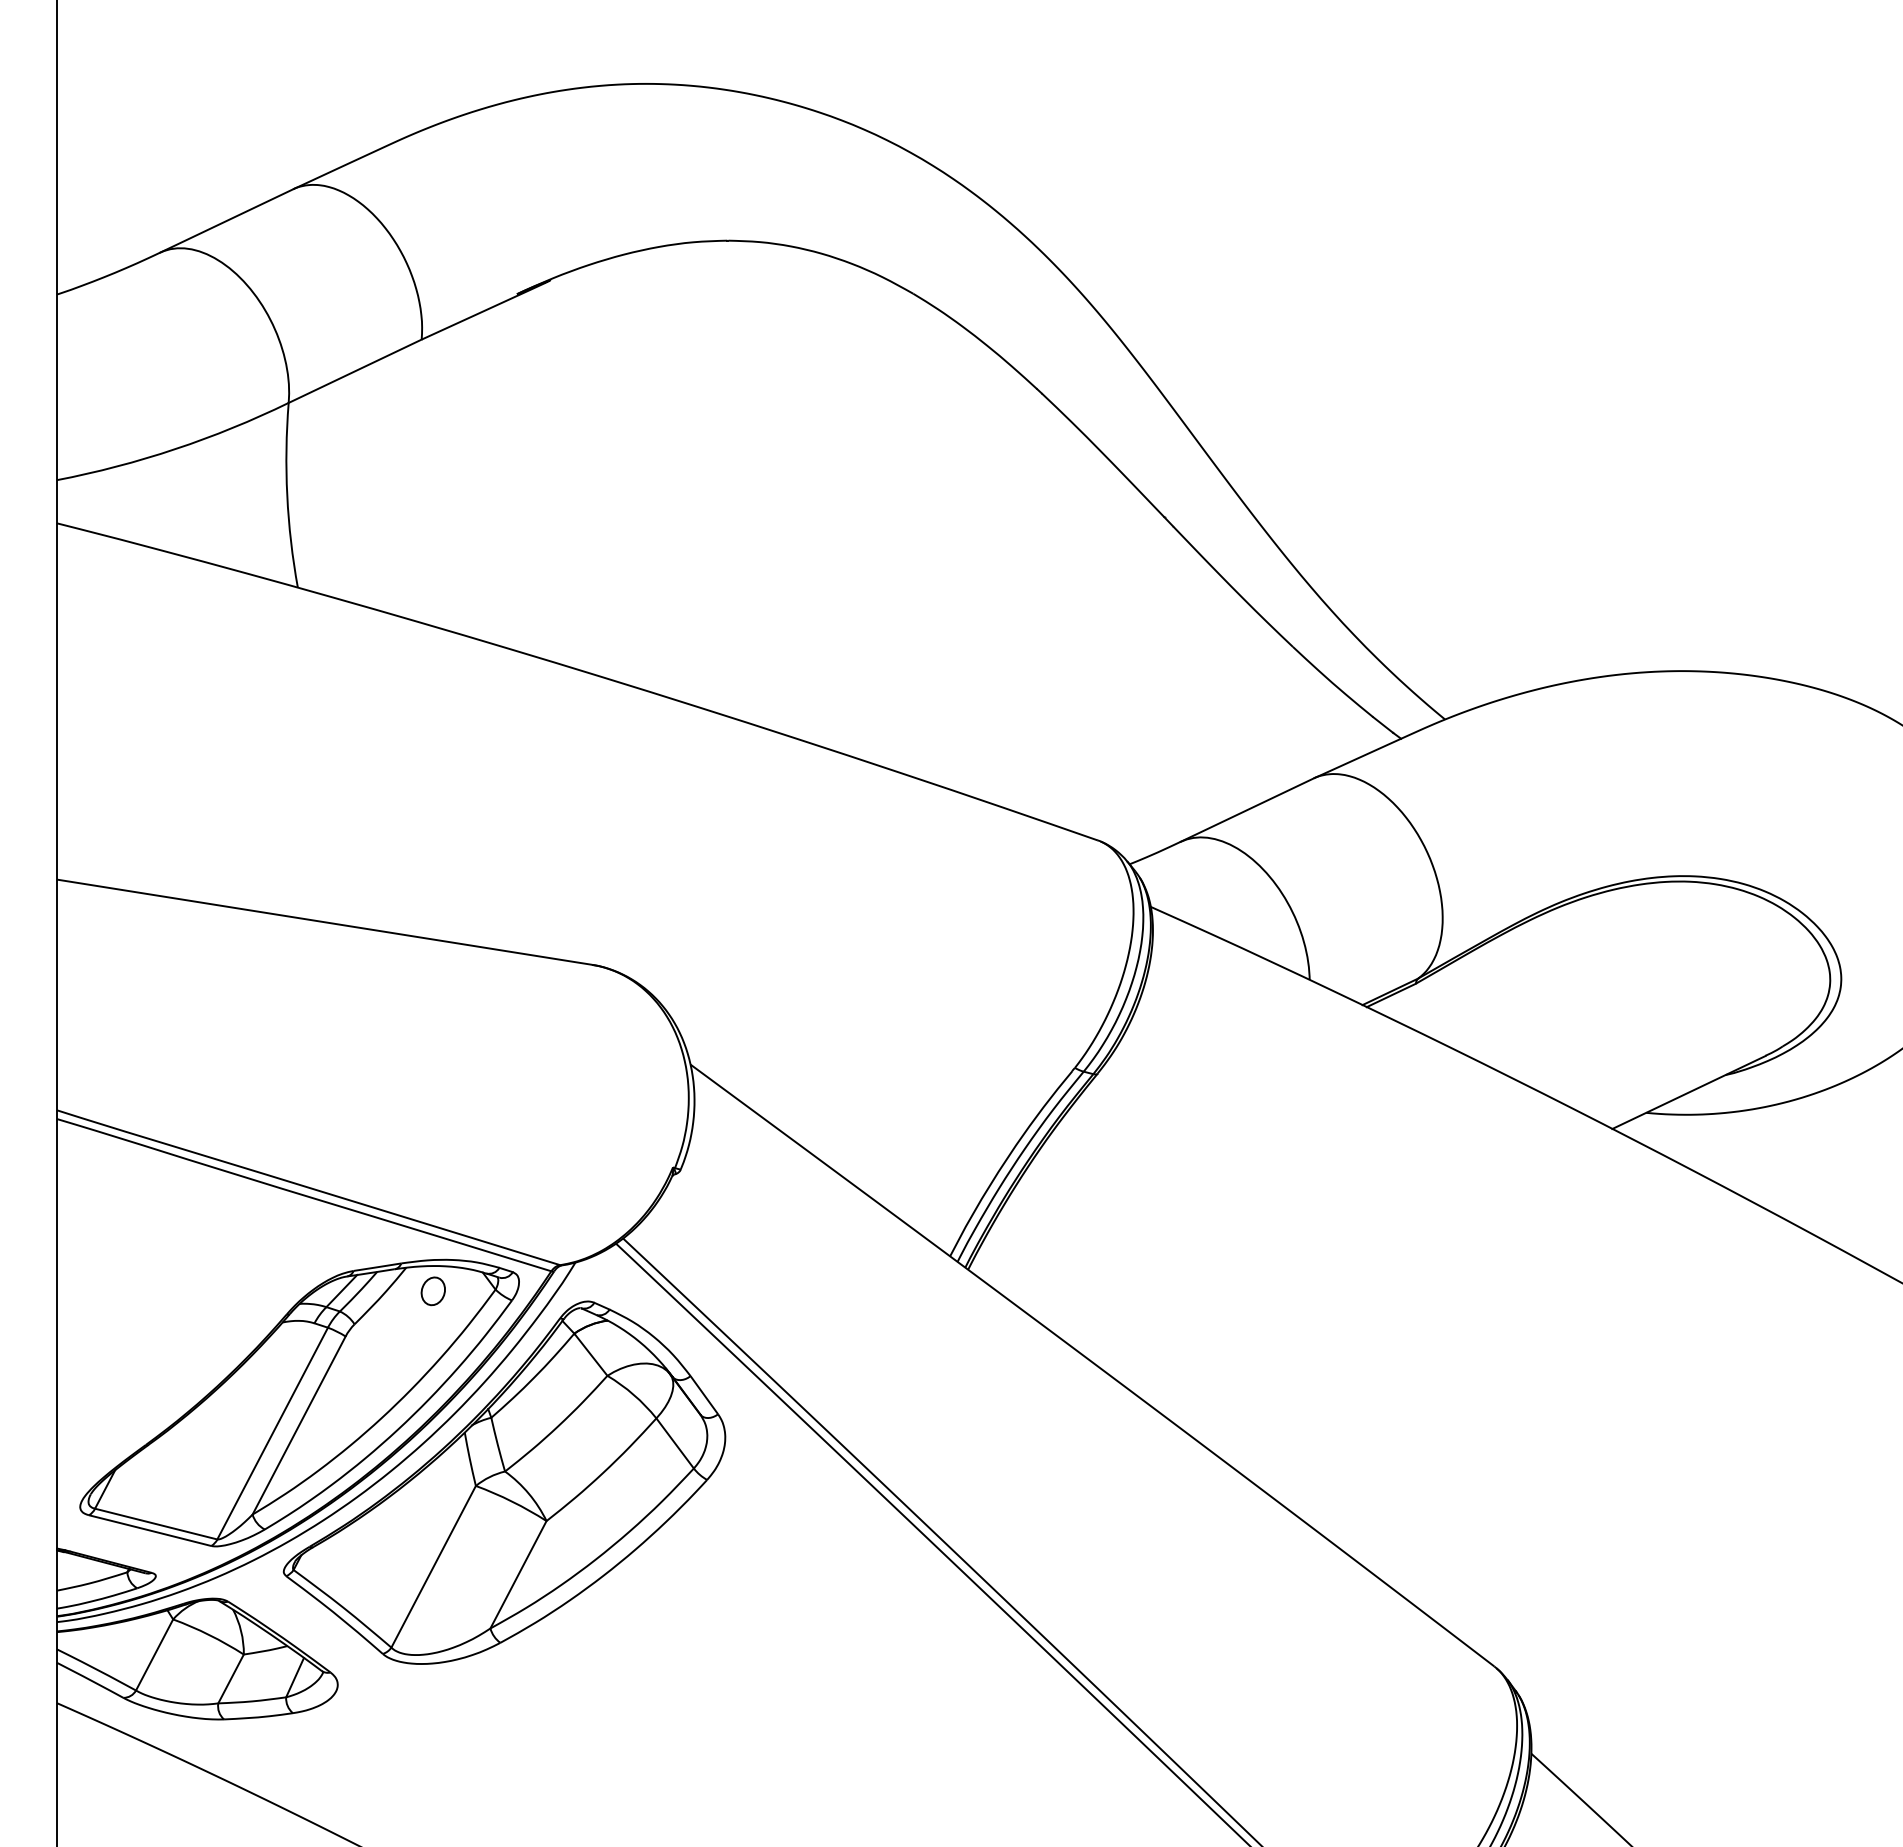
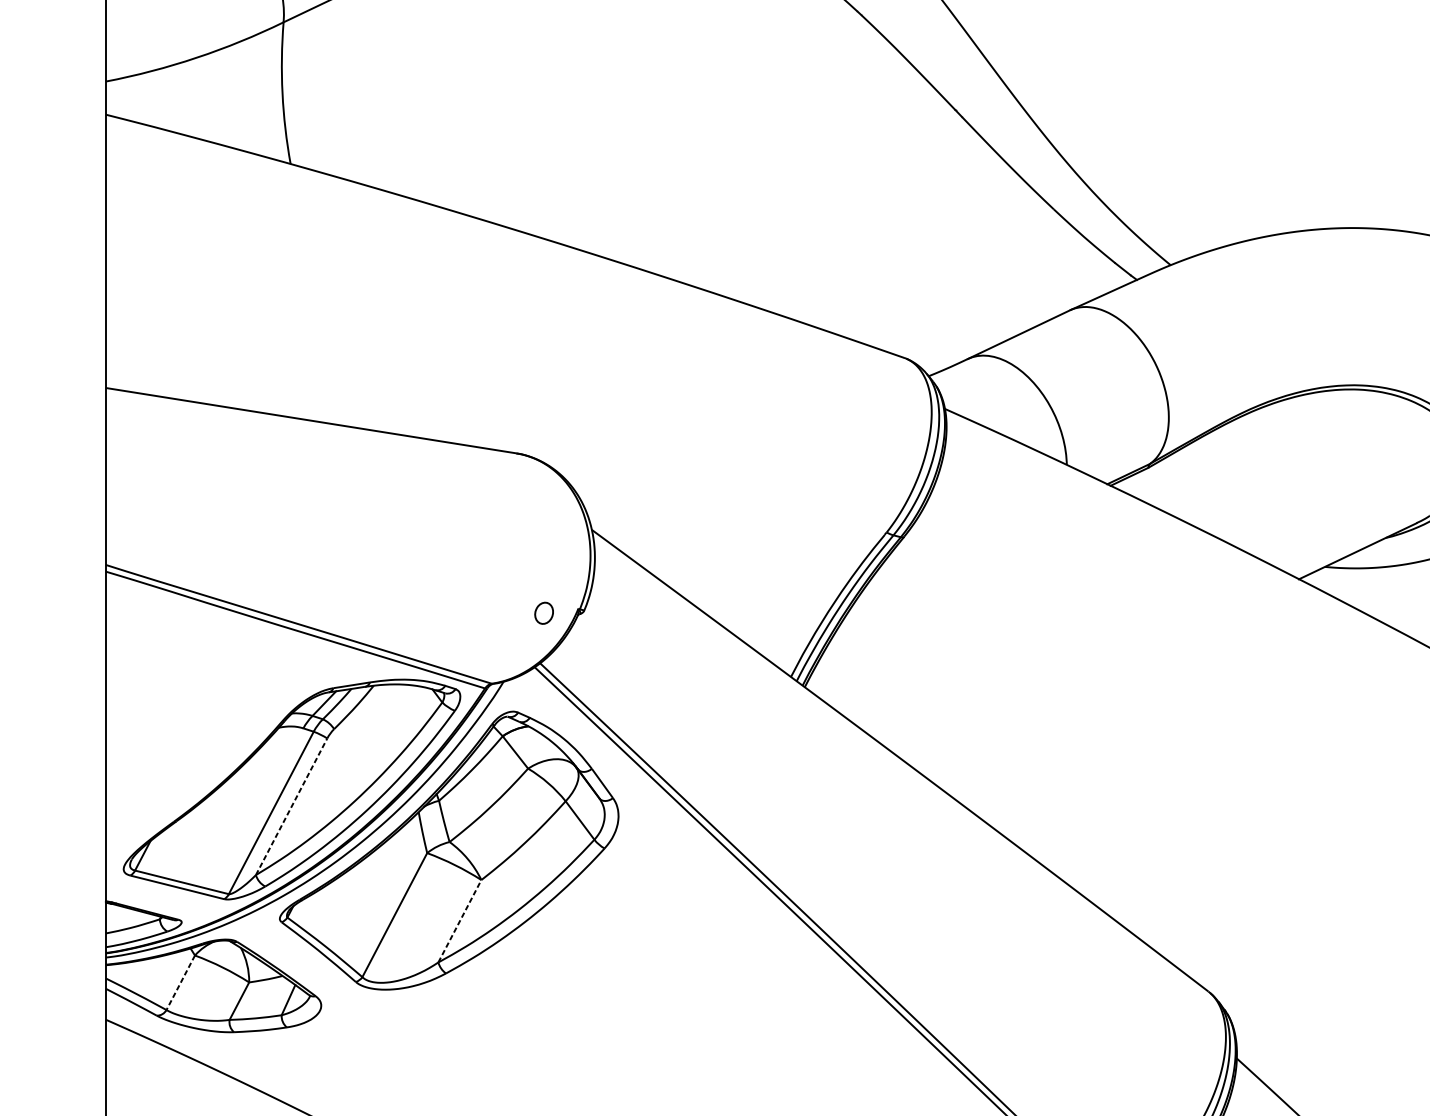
part: (432, 1291) -> (543, 613), moved
line: (299, 1425) -> (291, 806), solid -> dashed
line: (518, 1574) -> (459, 921), solid -> dashed
line: (154, 1655) -> (180, 983), solid -> dashed

